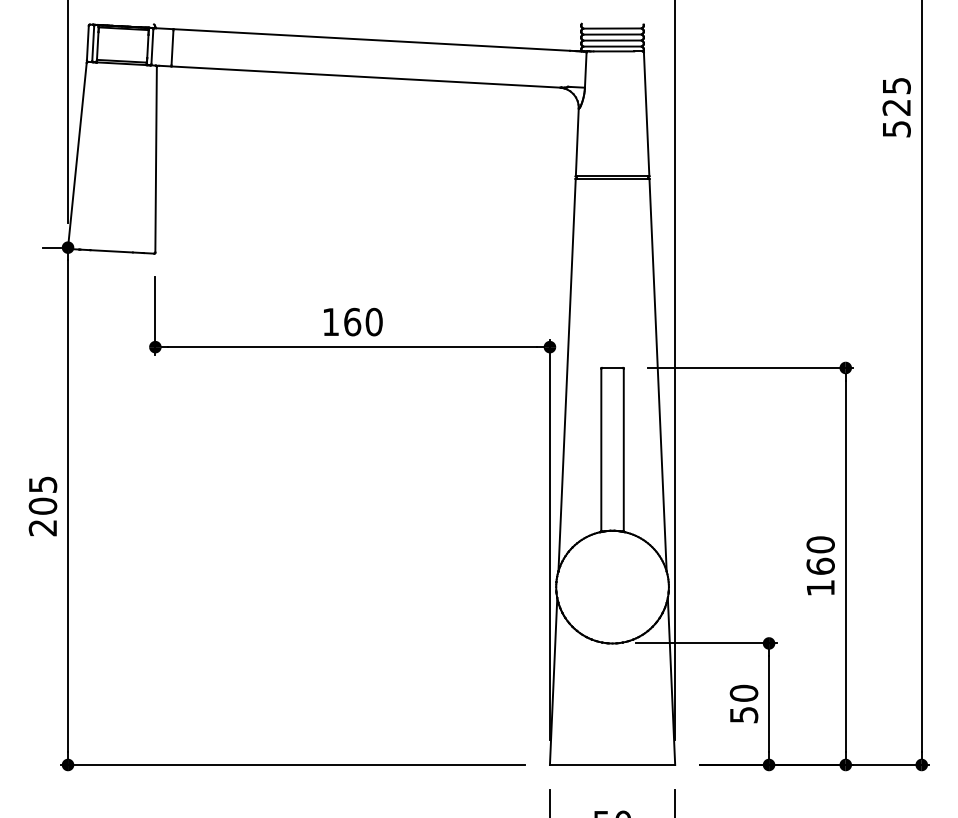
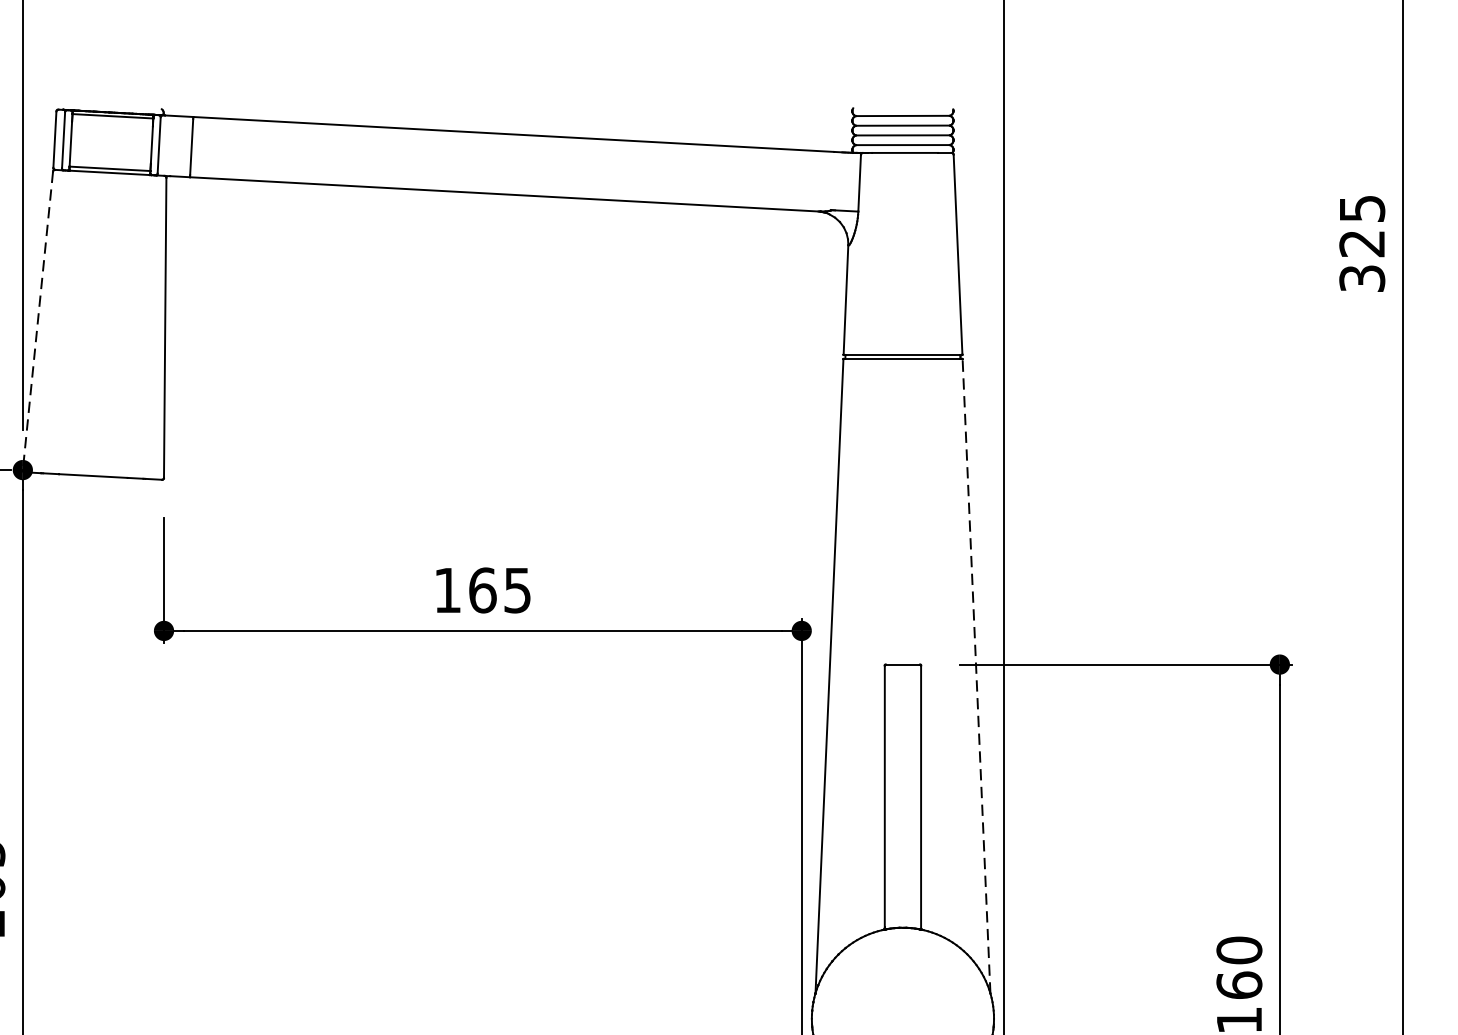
text: (896, 128) -> (1361, 277), 525 -> 325
line: (77, 155) -> (38, 321), solid -> dashed
text: (373, 321) -> (516, 589), 160 -> 165
line: (658, 374) -> (977, 675), solid -> dashed

